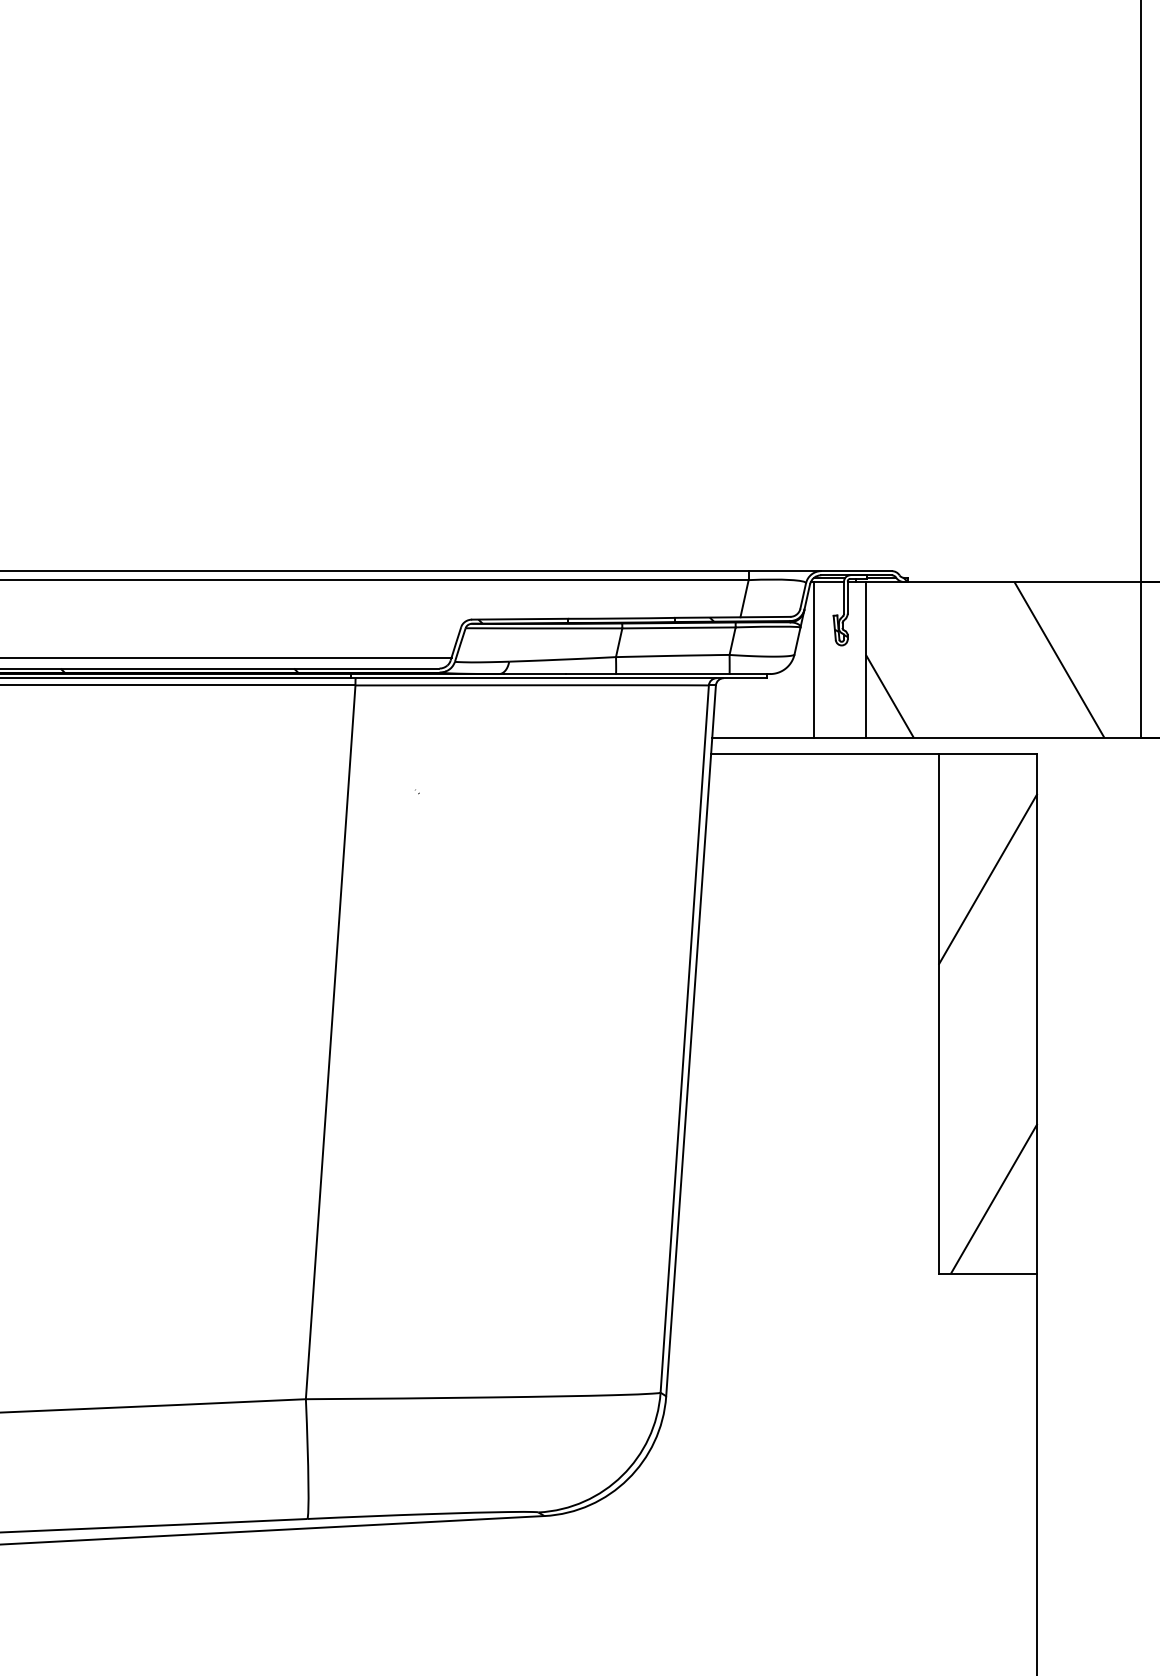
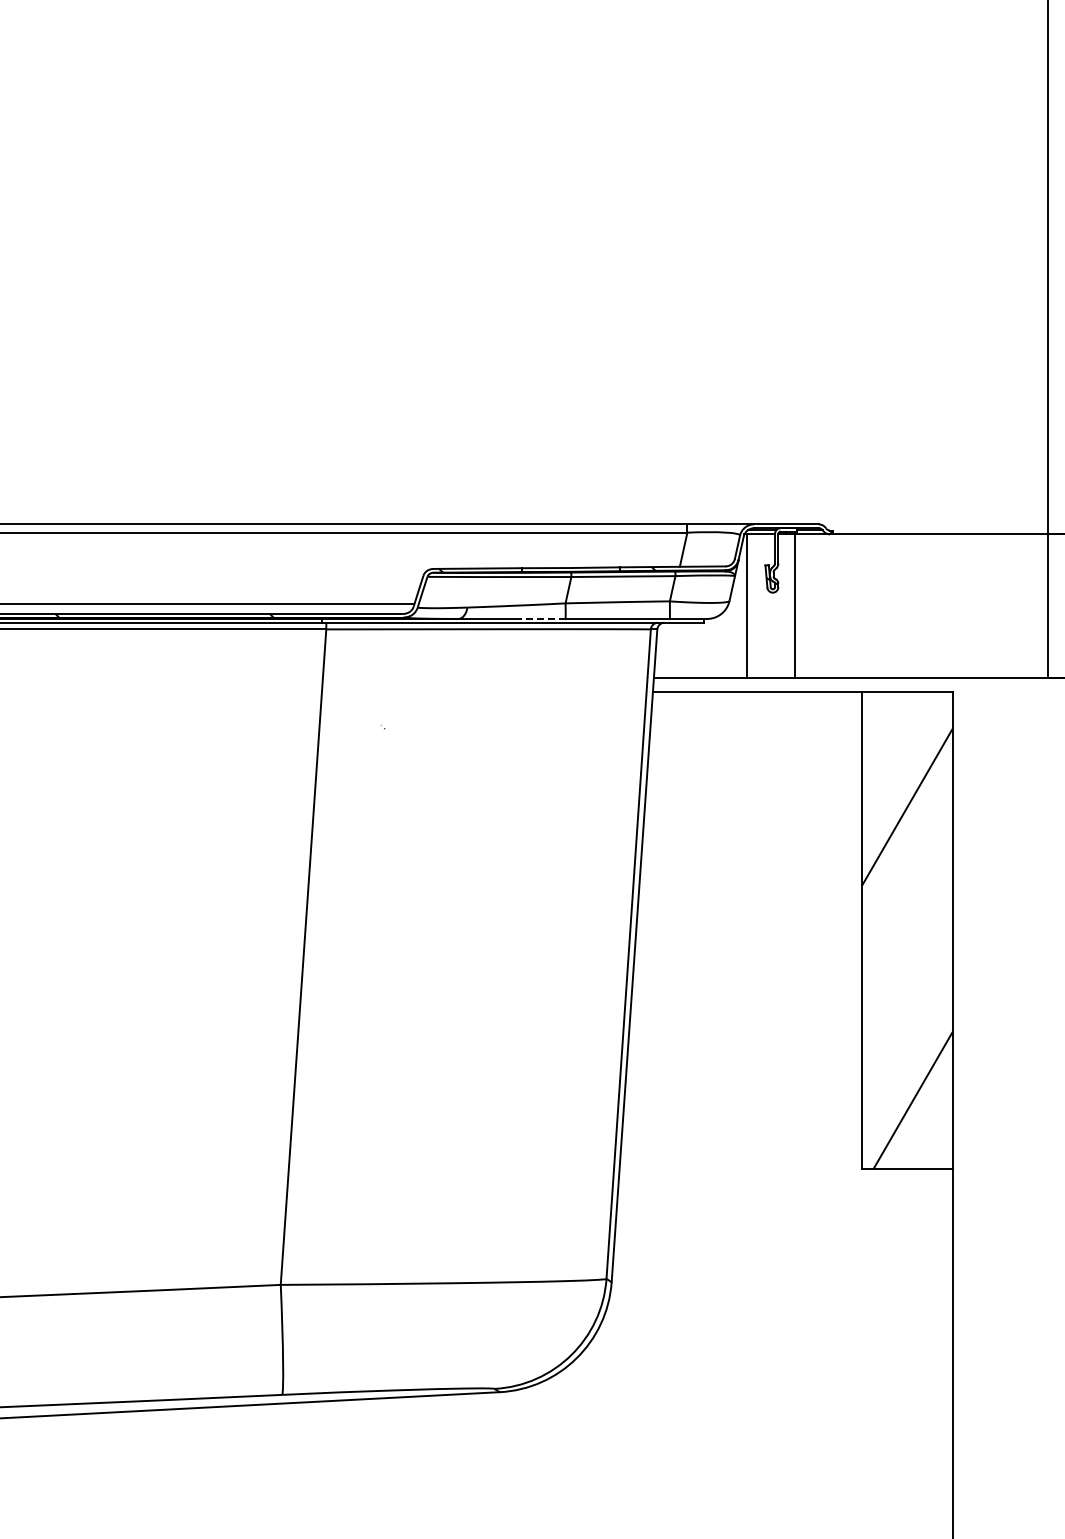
hatch: (985, 659) -> (904, 605), removed
line: (589, 673) -> (541, 618), solid -> dashed

